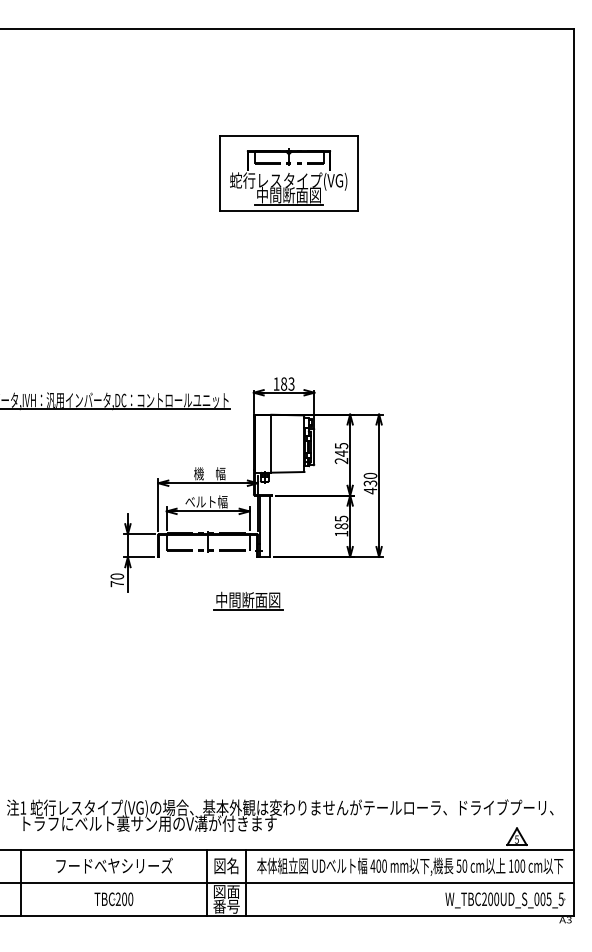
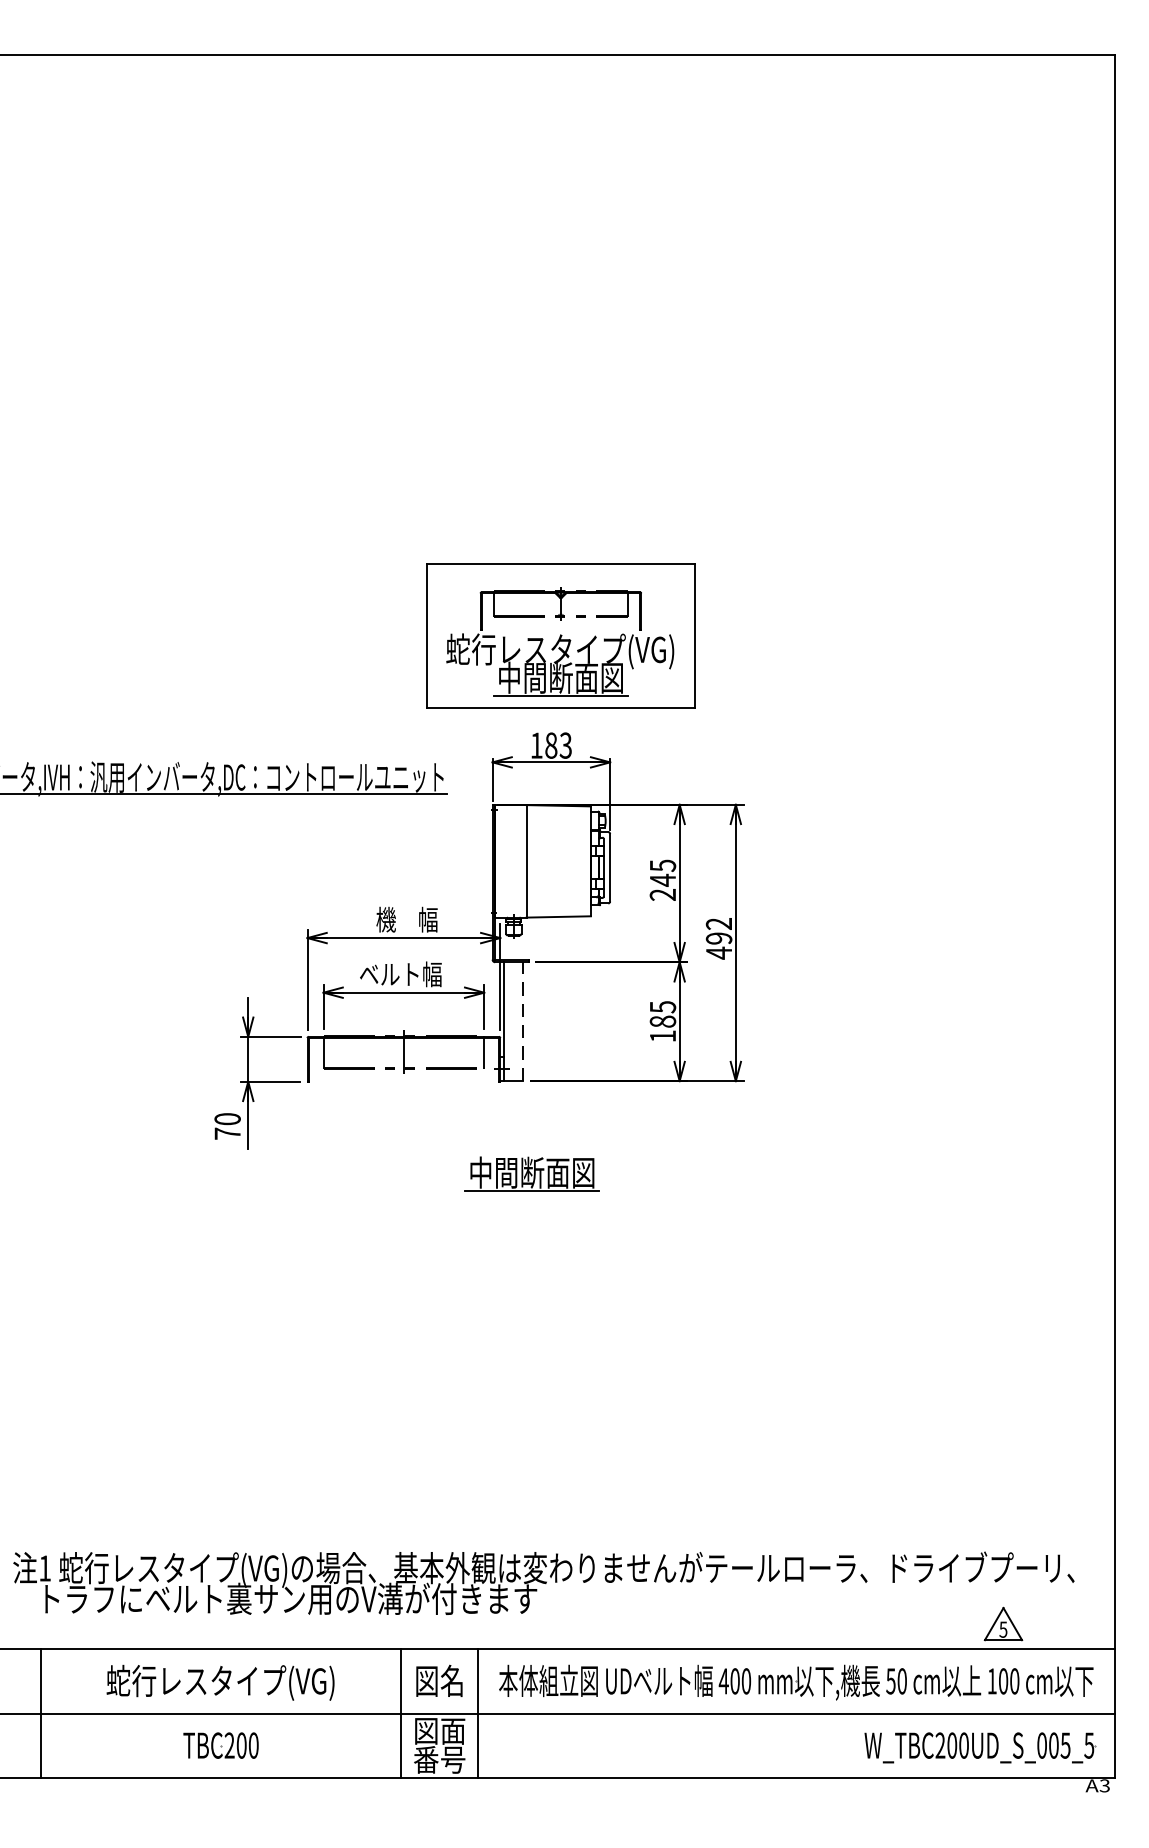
part: (288, 173) -> (559, 635), moved
text: (370, 479) -> (719, 930), 430 -> 492
line: (269, 526) -> (523, 1022), solid -> dashed
part: (248, 600) -> (532, 1173), moved
text: (113, 866) -> (220, 1681), フードベヤシリーズ -> 蛇行レスタイプ(VG)

